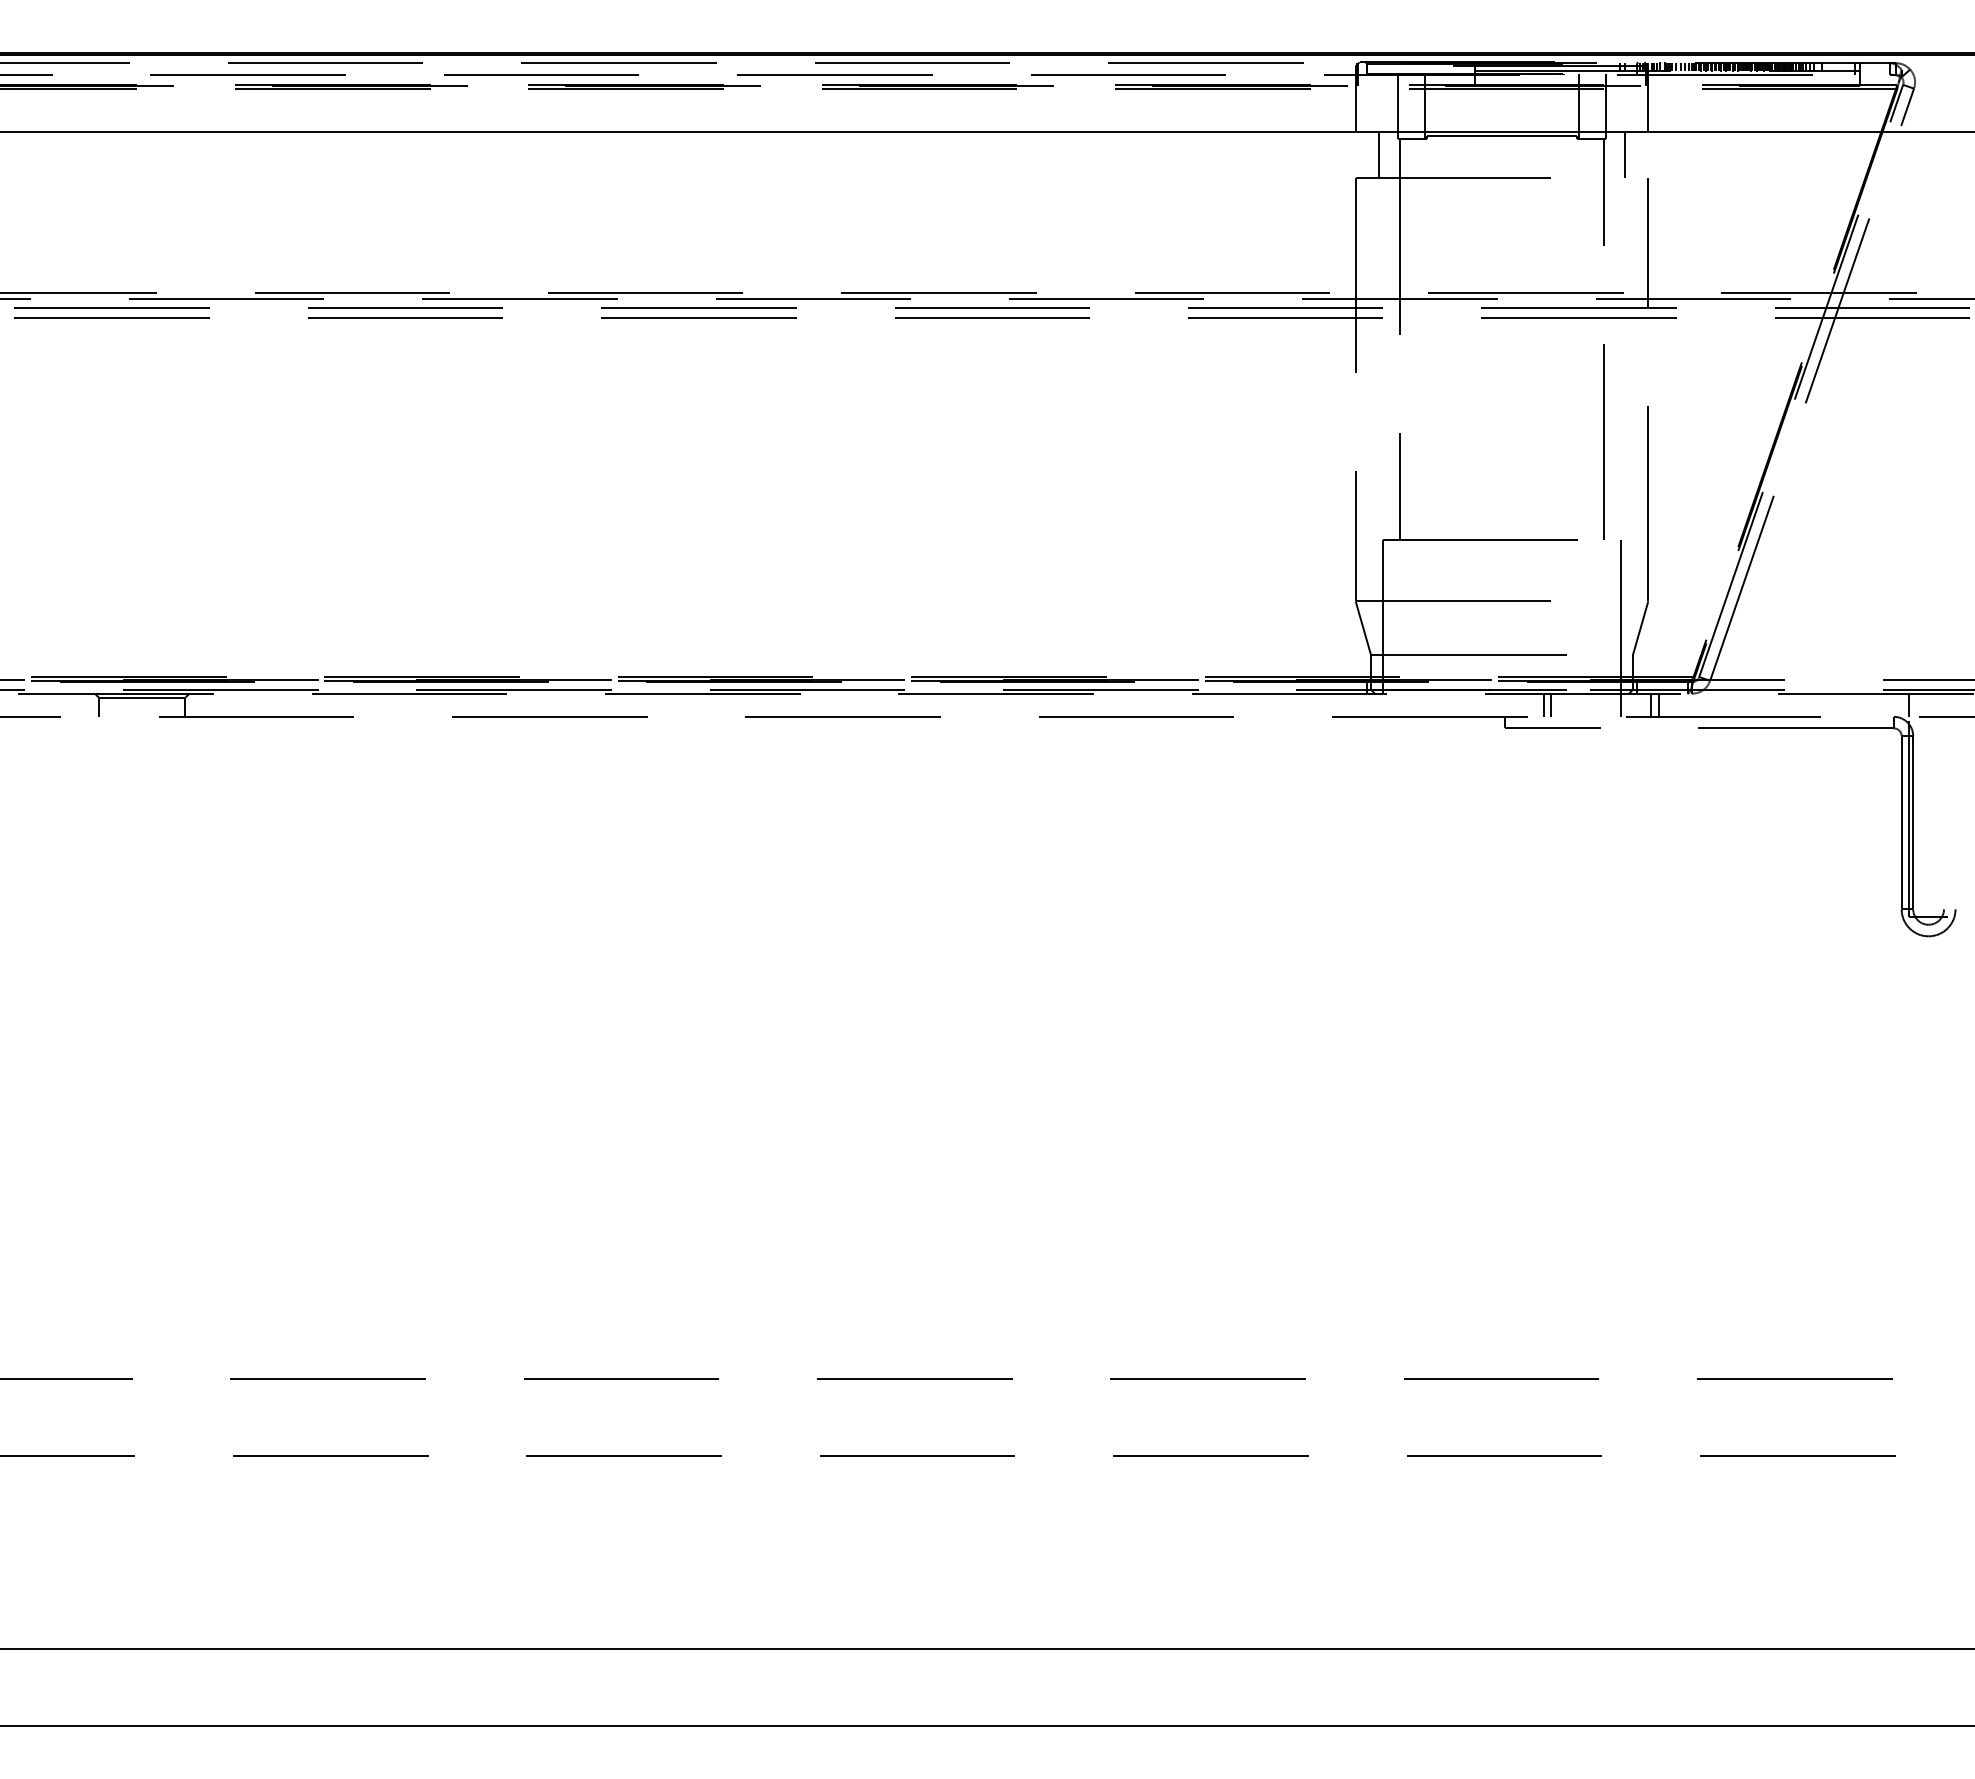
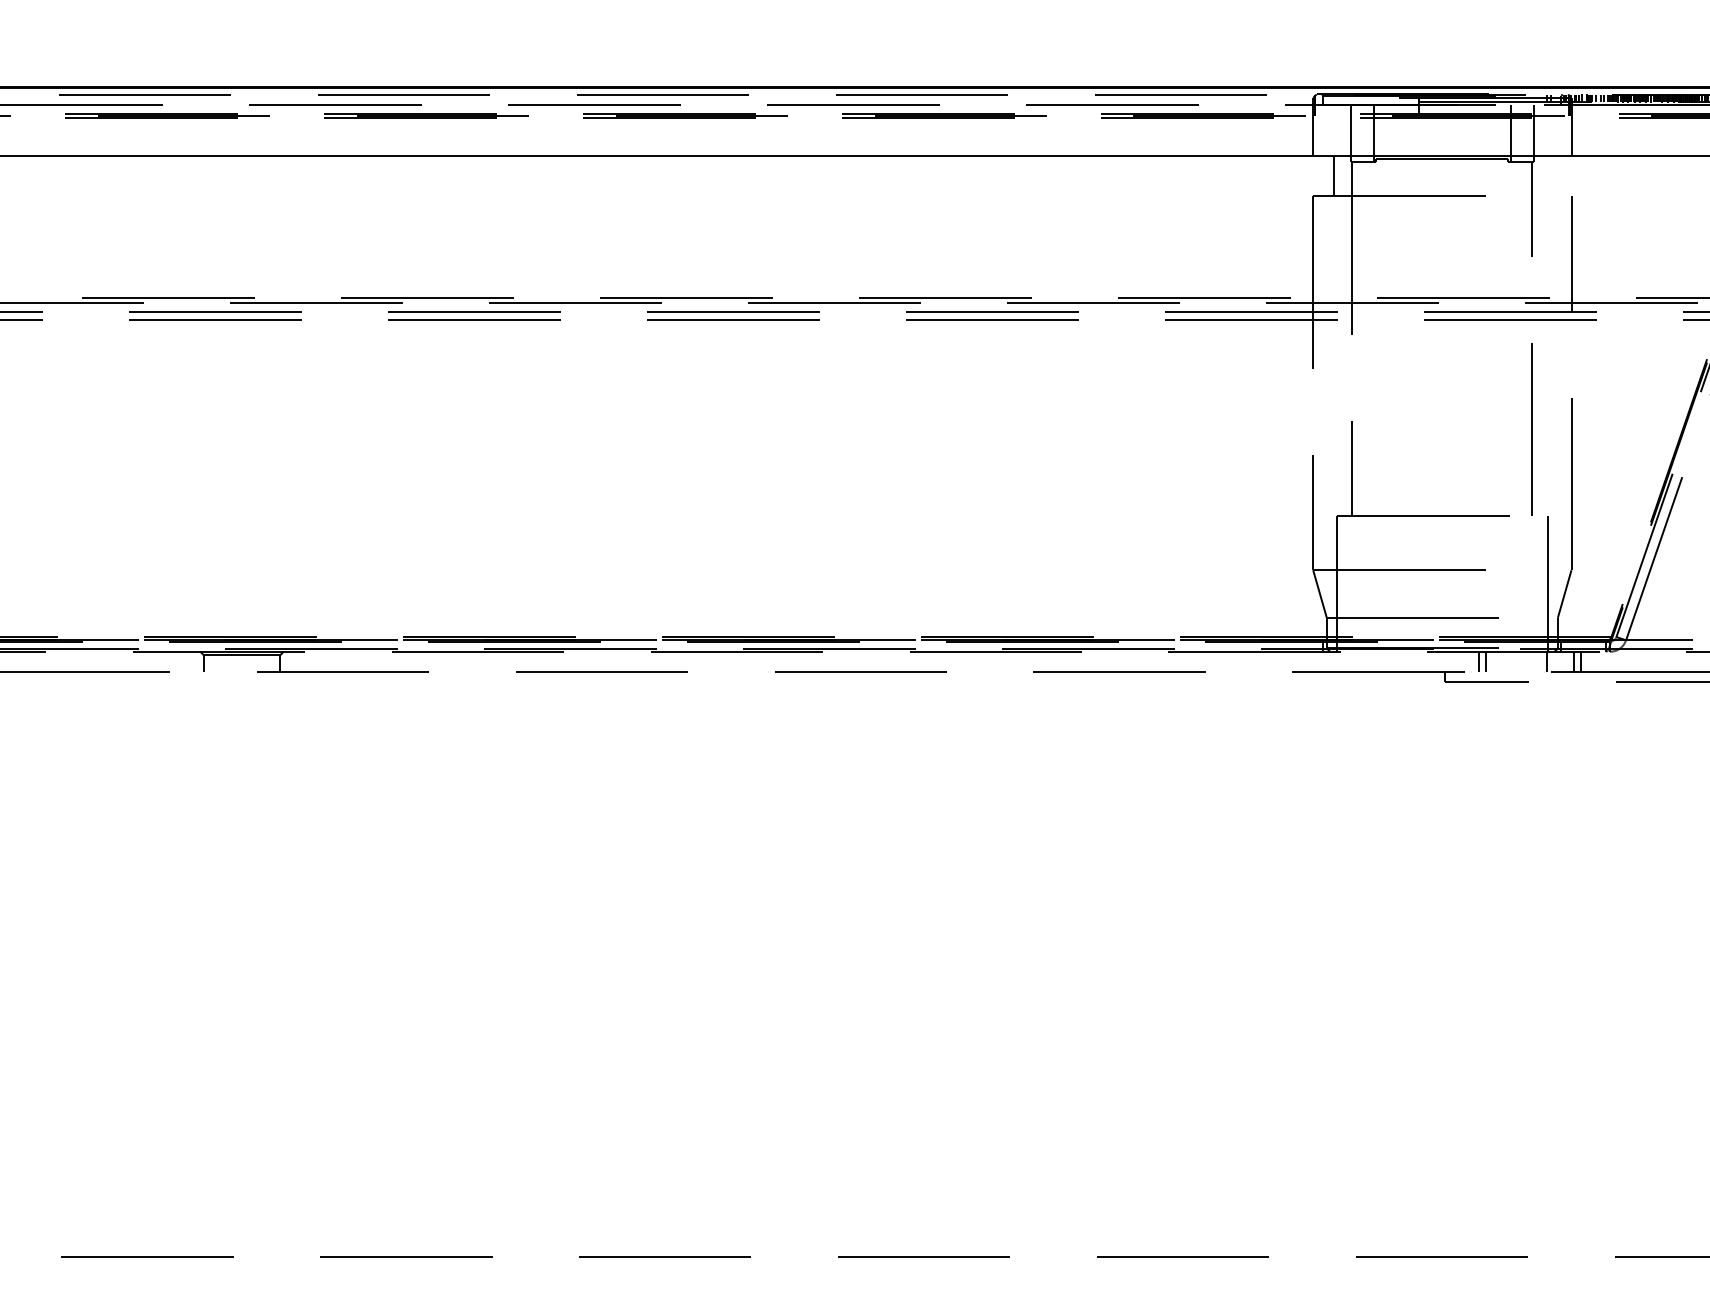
line: (1625, 154) -> (1551, 175), removed

